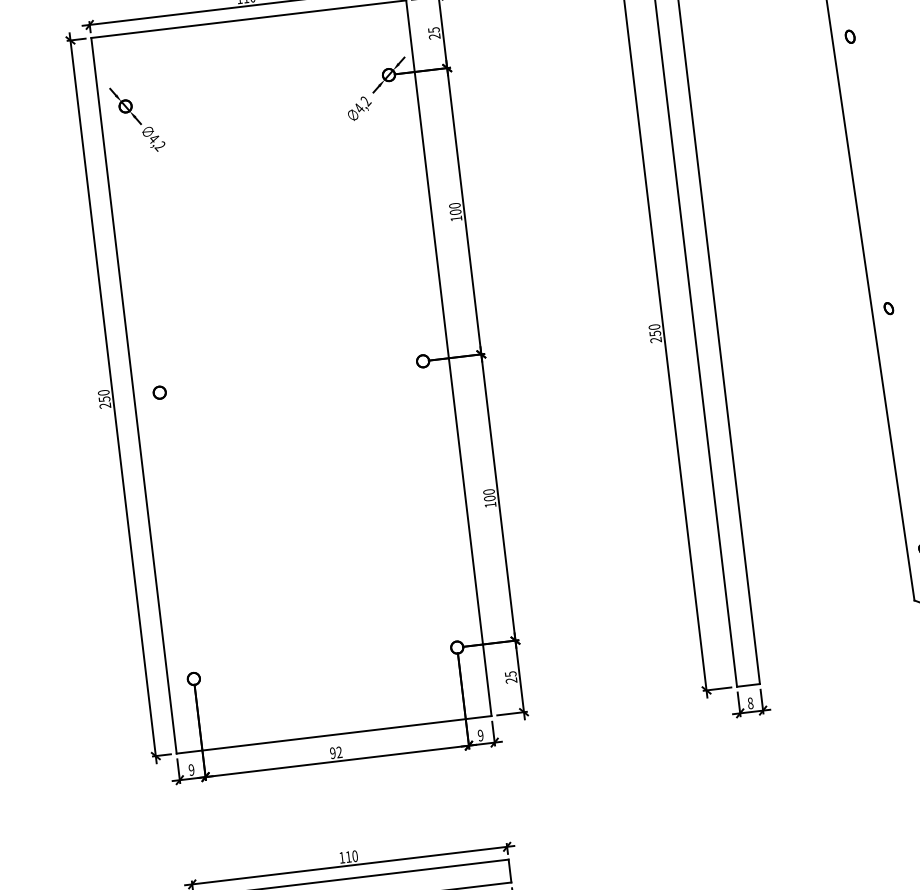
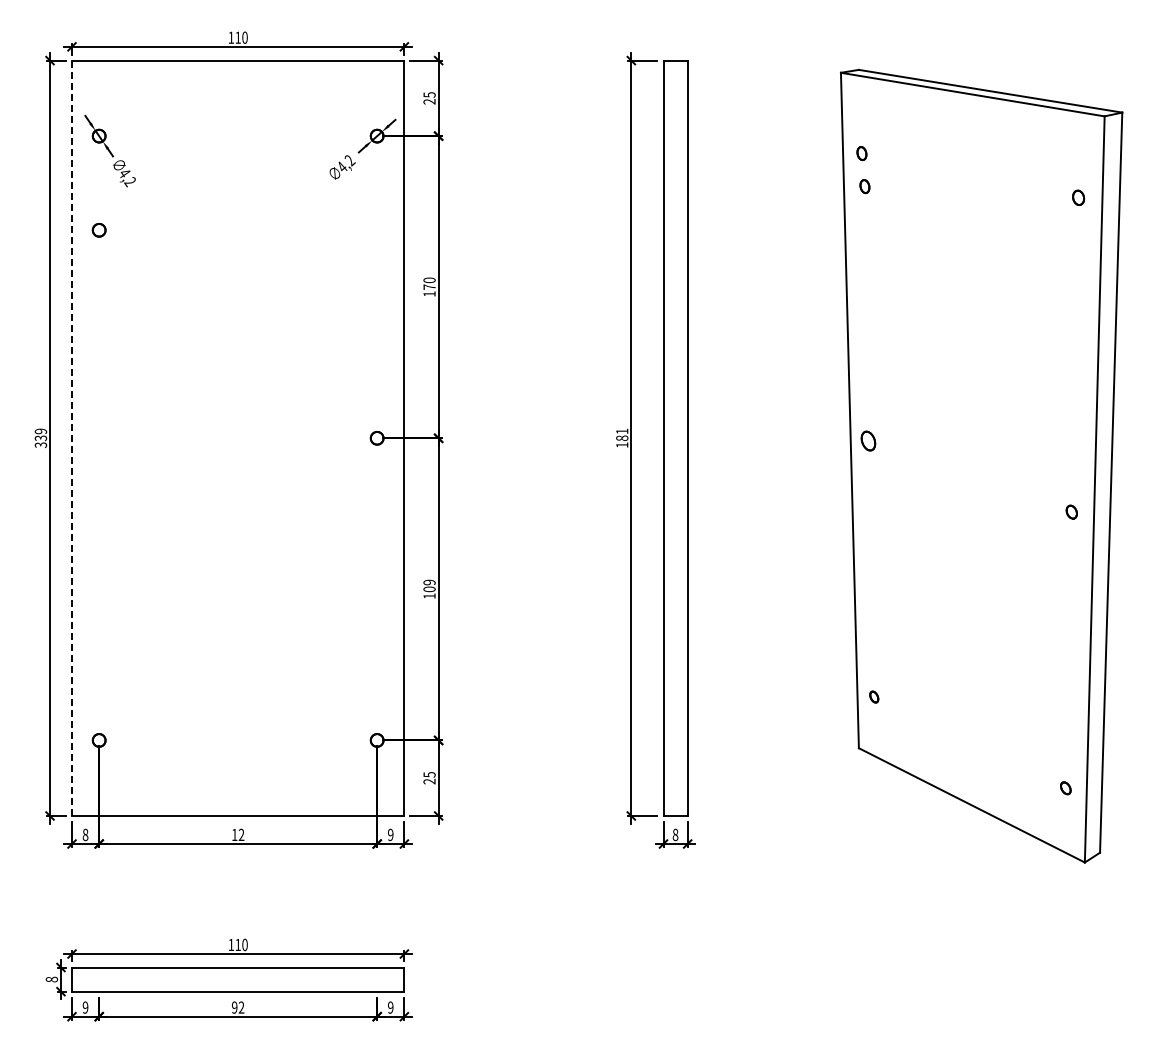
part: (856, 67) -> (864, 186), added
text: (455, 211) -> (429, 286), 100 -> 170
part: (888, 308) -> (868, 441), size x1.6
text: (655, 332) -> (622, 437), 250 -> 181
part: (159, 392) -> (98, 230), moved
line: (134, 395) -> (72, 438), solid -> dashed
text: (104, 398) -> (40, 437), 250 -> 339
text: (488, 492) -> (429, 582), 100 -> 109
text: (332, 752) -> (234, 834), 92 -> 12
text: (191, 770) -> (85, 835), 9 -> 8

